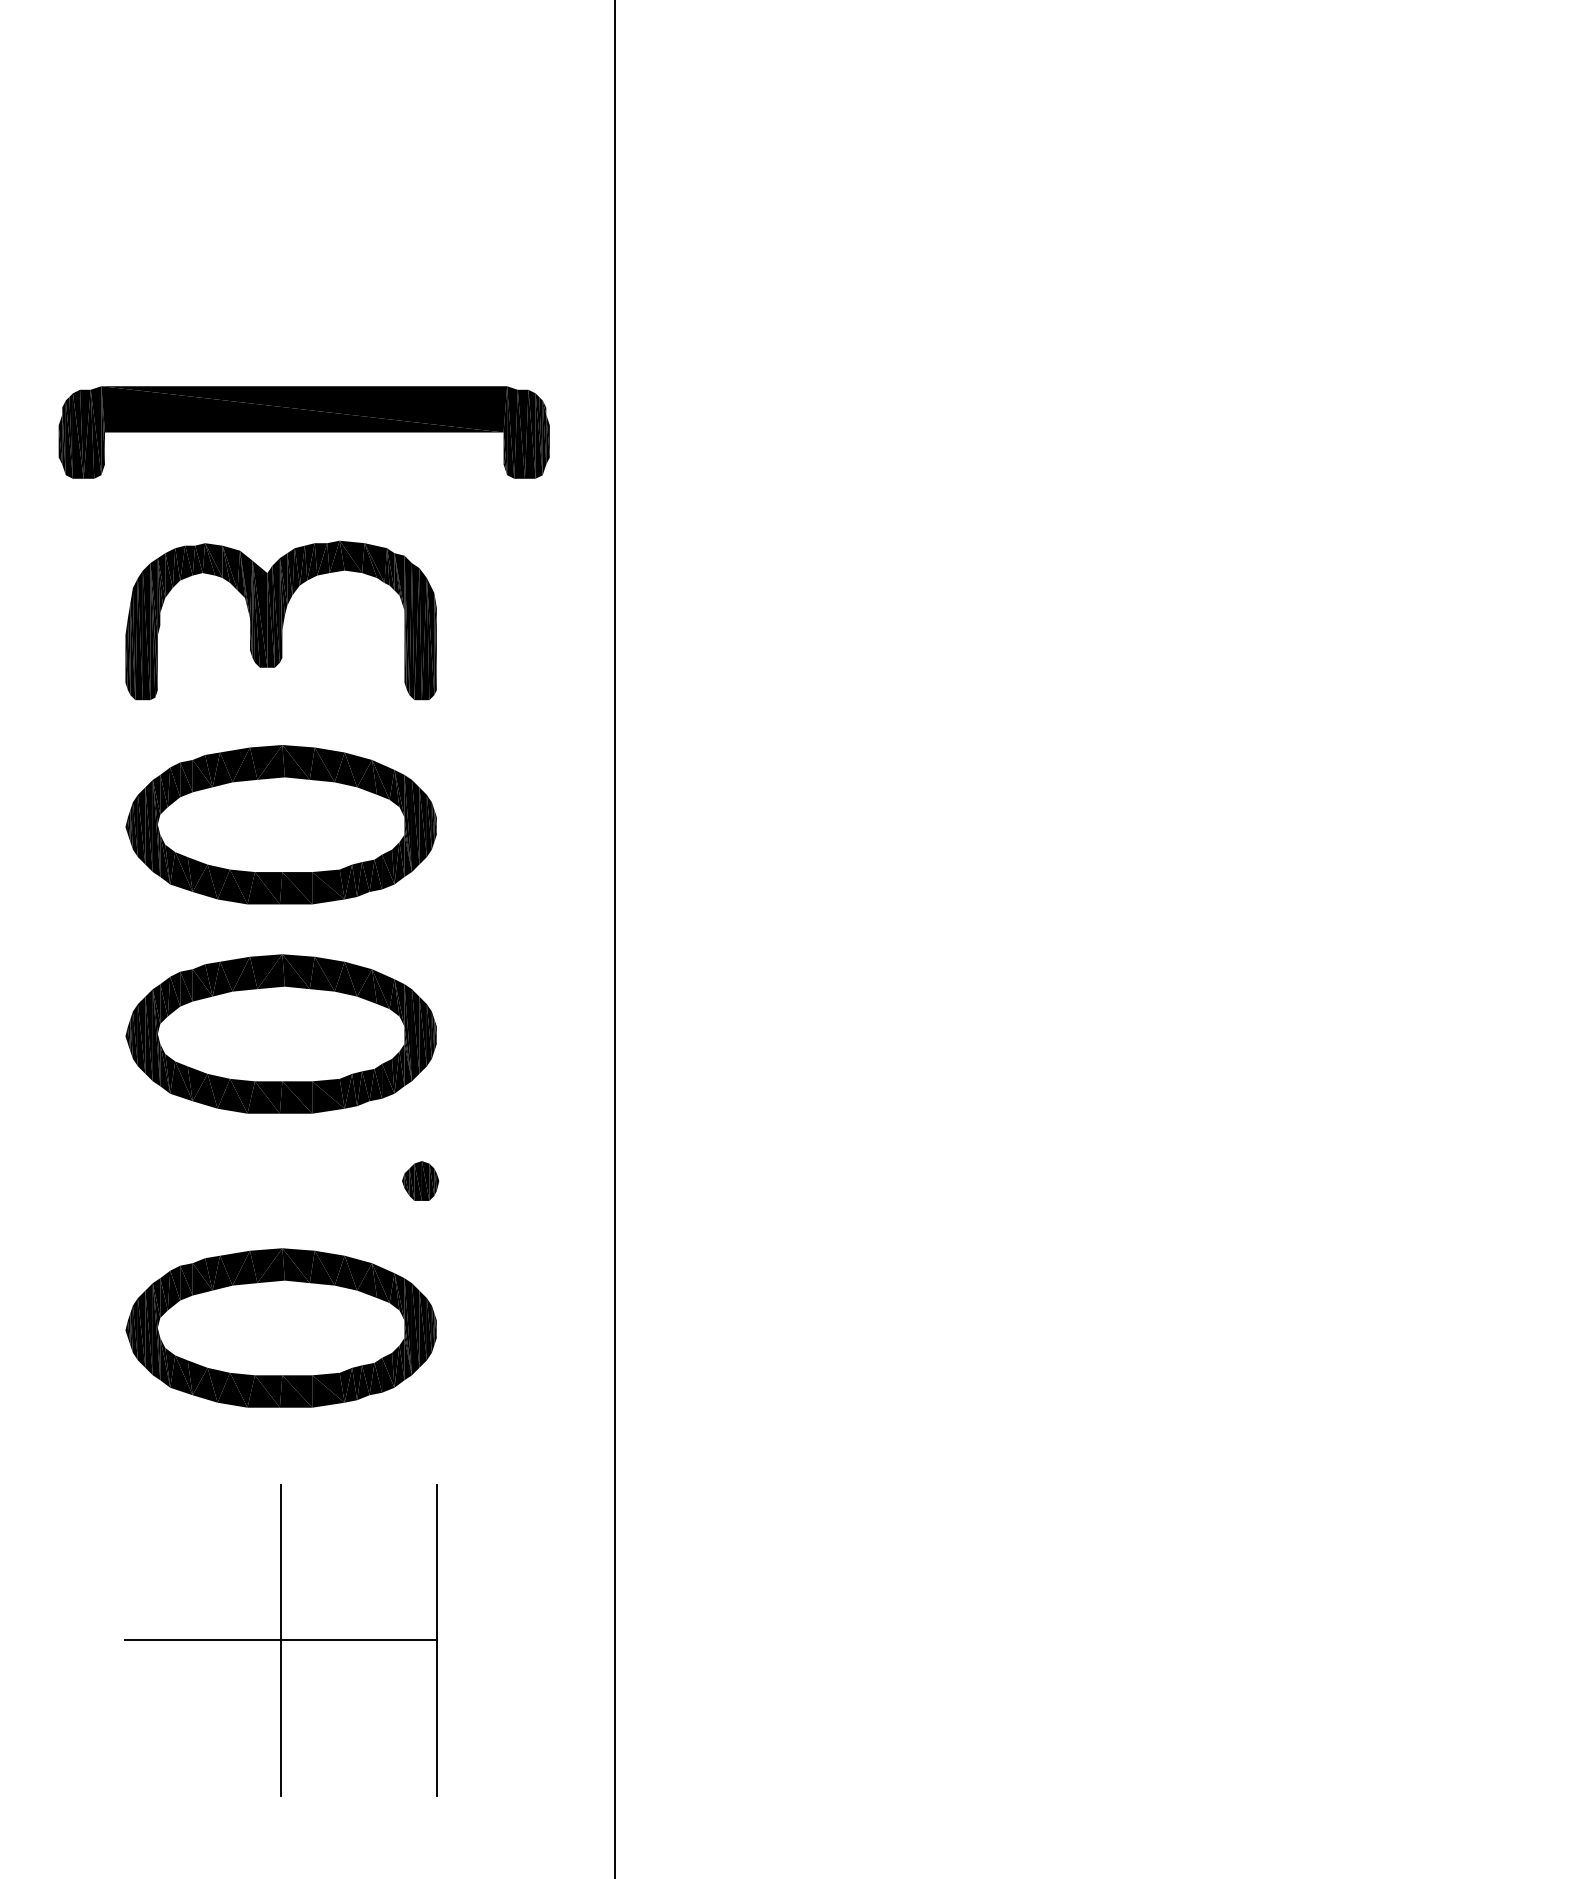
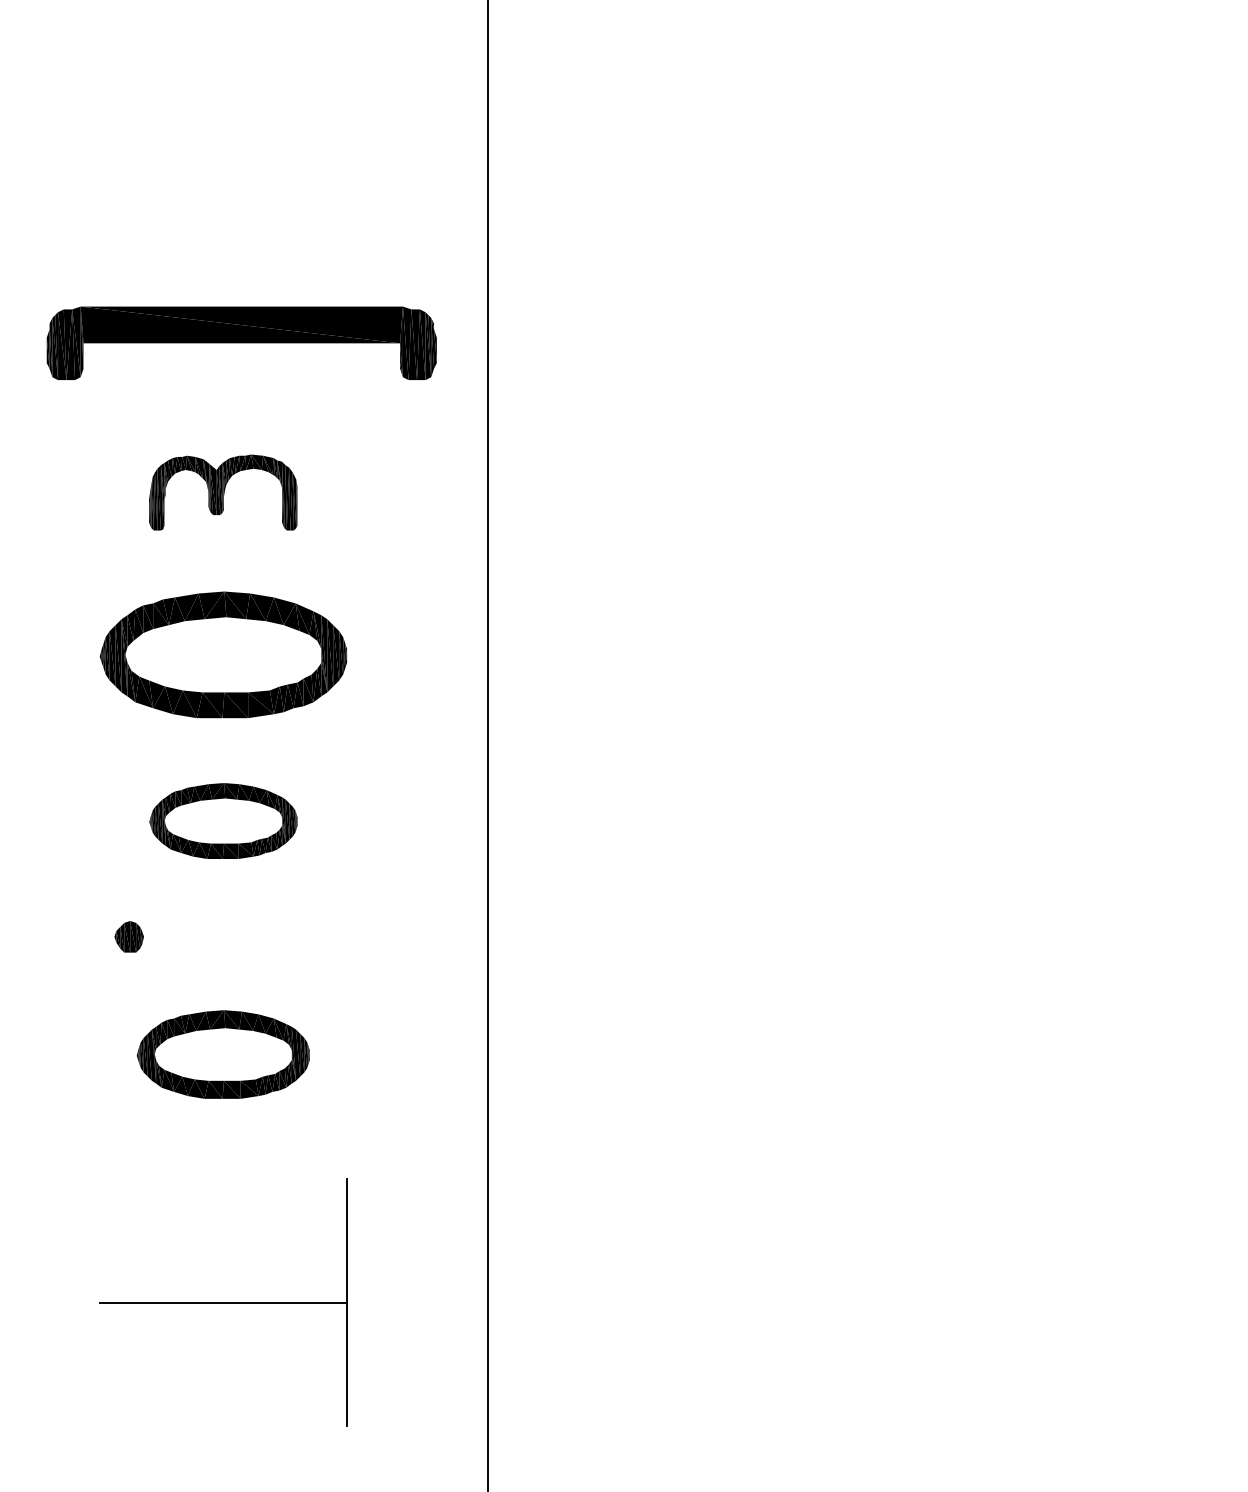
part: (279, 620) -> (222, 492), size x0.6
part: (281, 1033) -> (223, 820), size x0.6
part: (419, 1180) -> (128, 936), moved
part: (279, 1327) -> (222, 1054), size x0.7
line: (281, 1640) -> (223, 1302), removed

